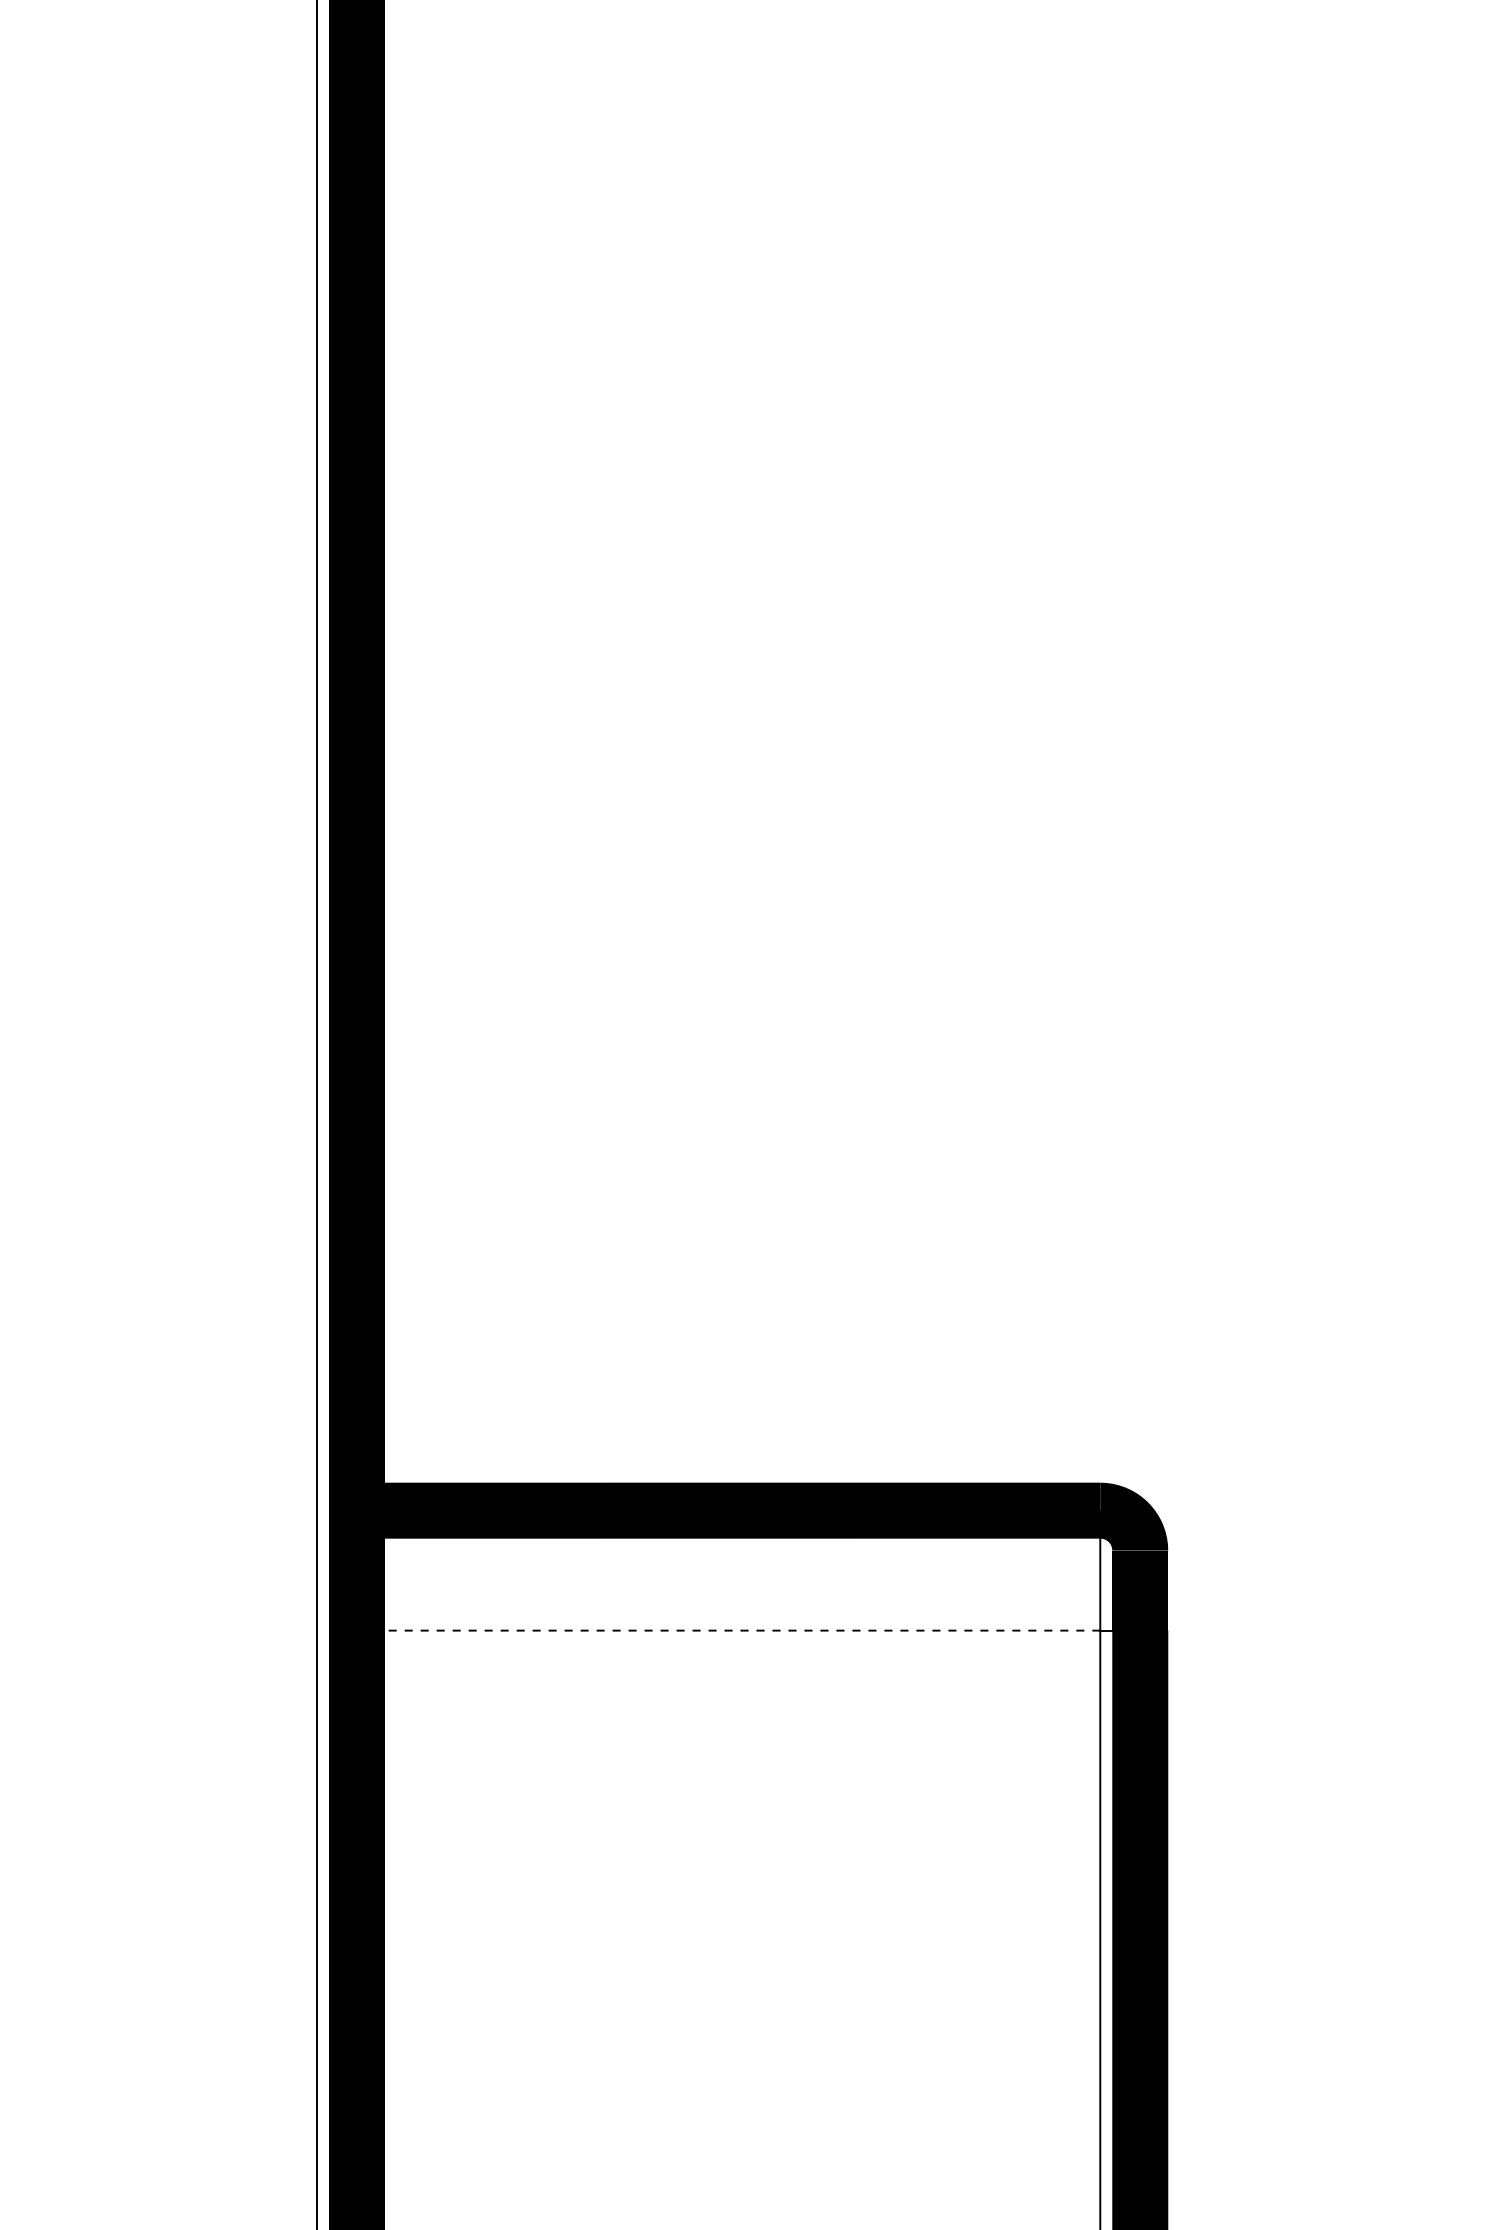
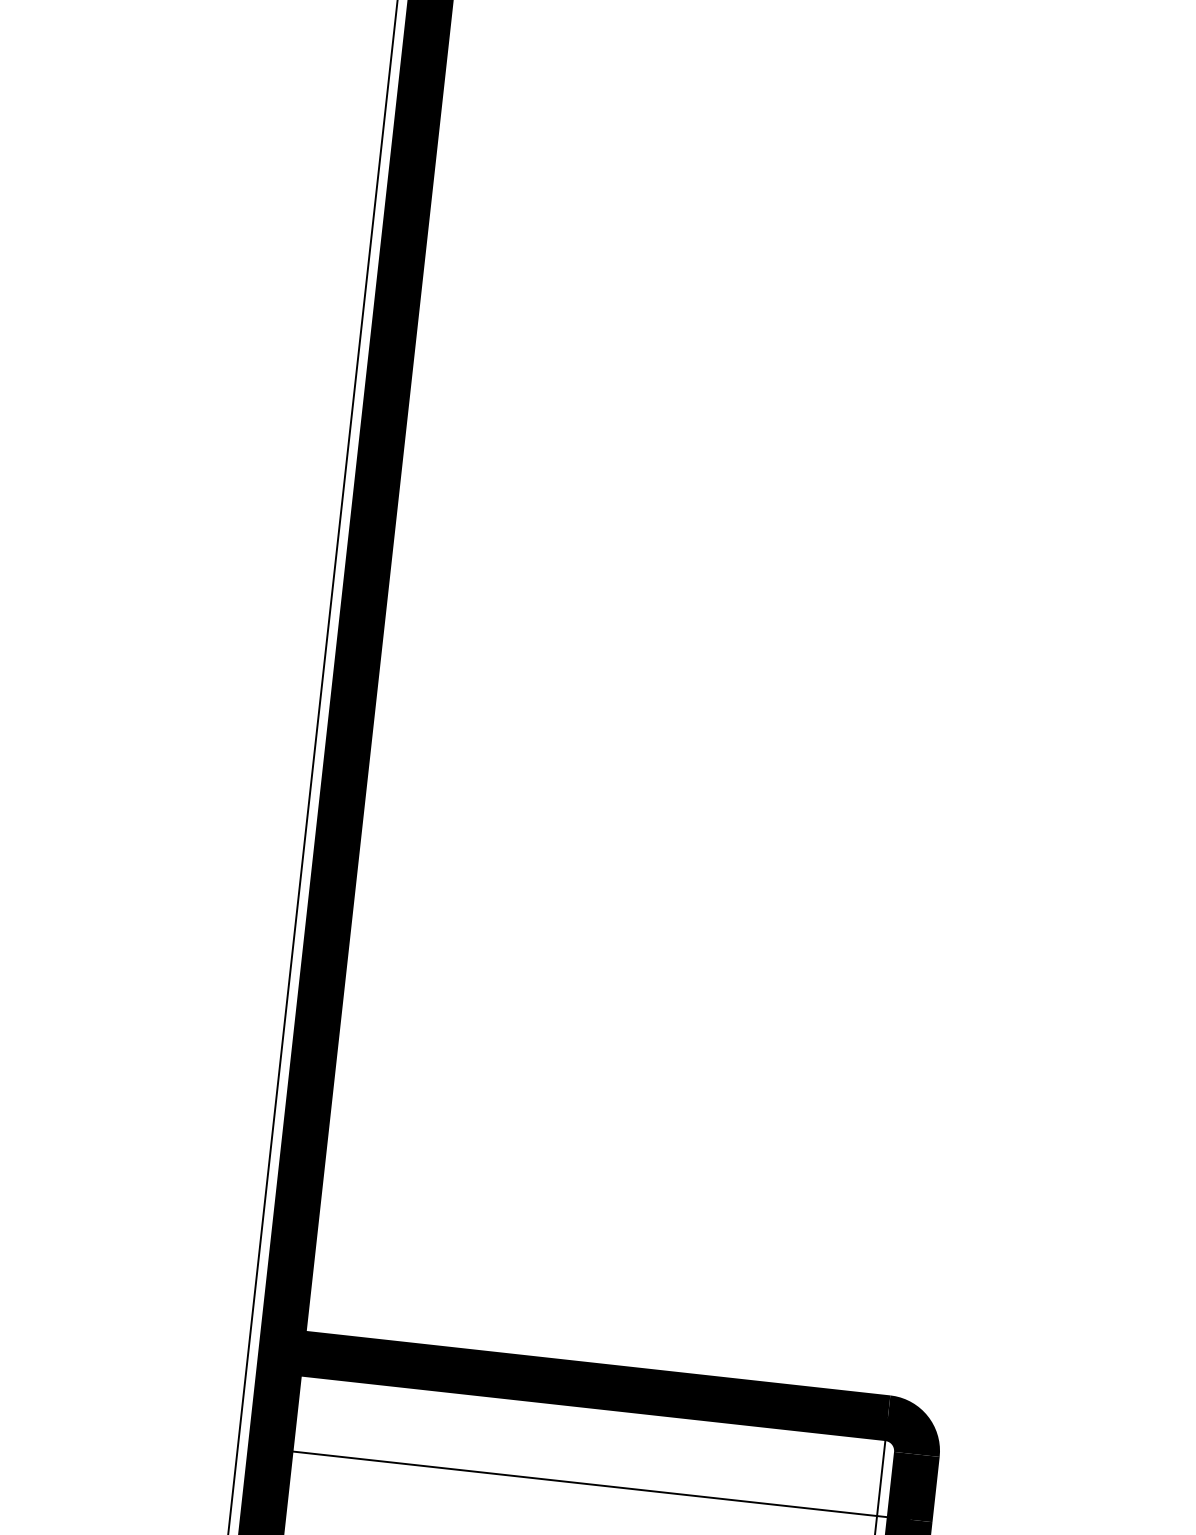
line: (728, 1630) -> (573, 1482), dashed -> solid

